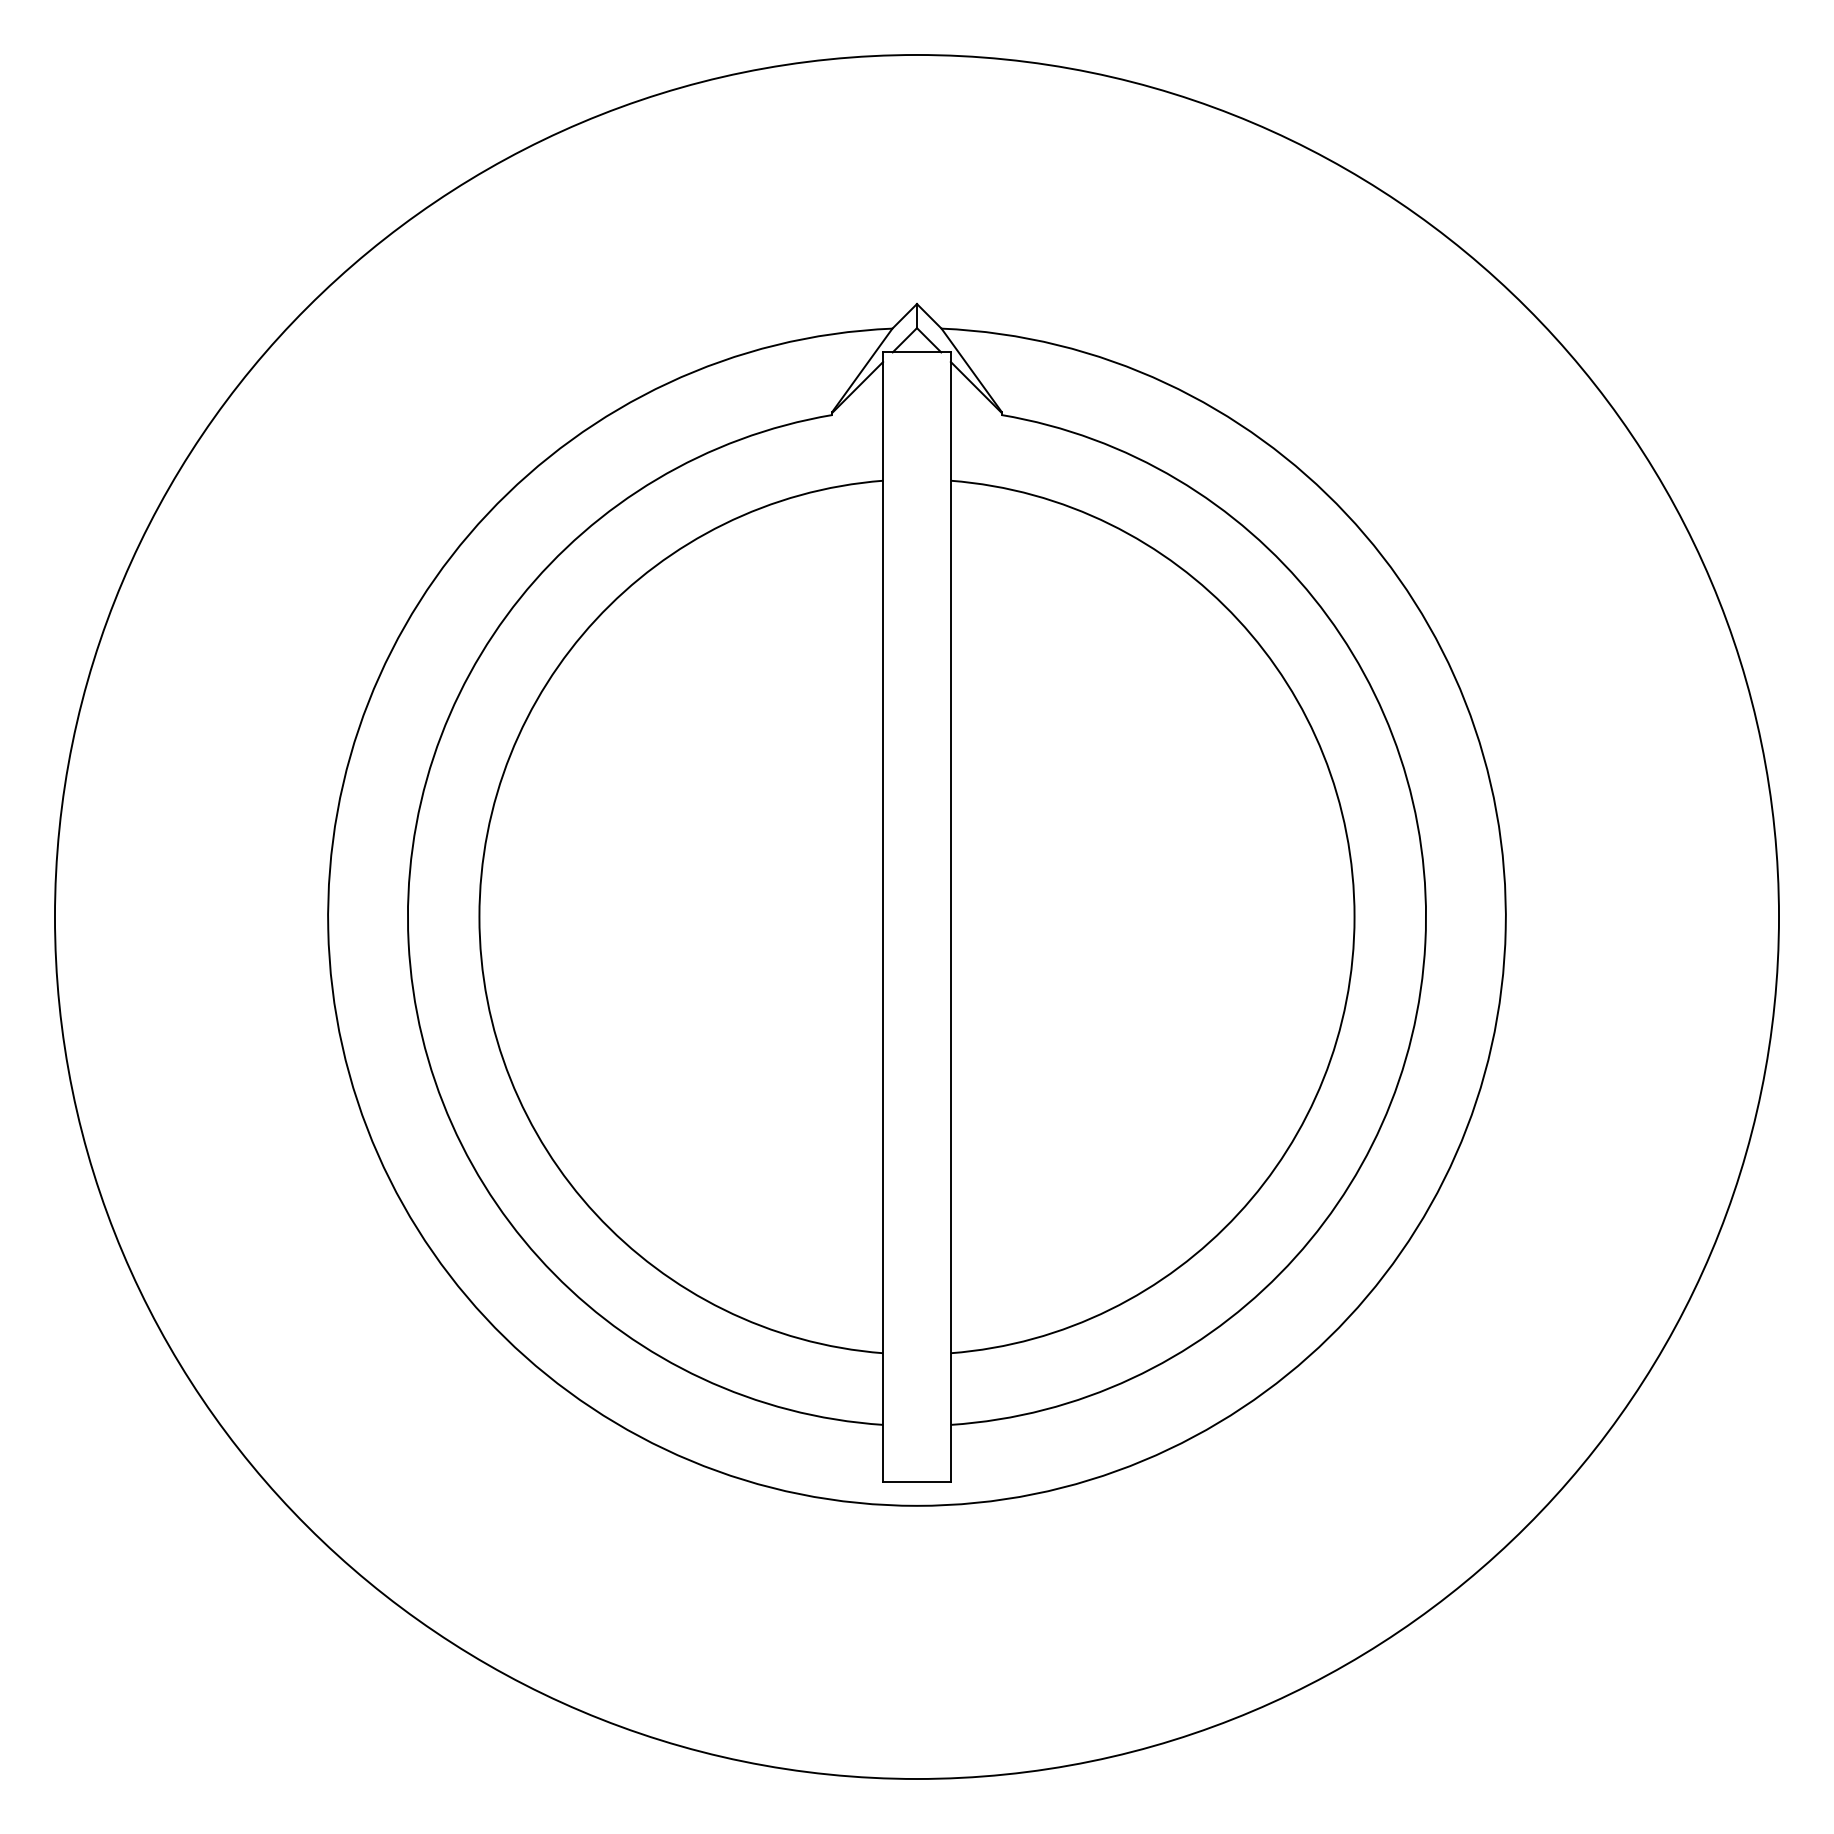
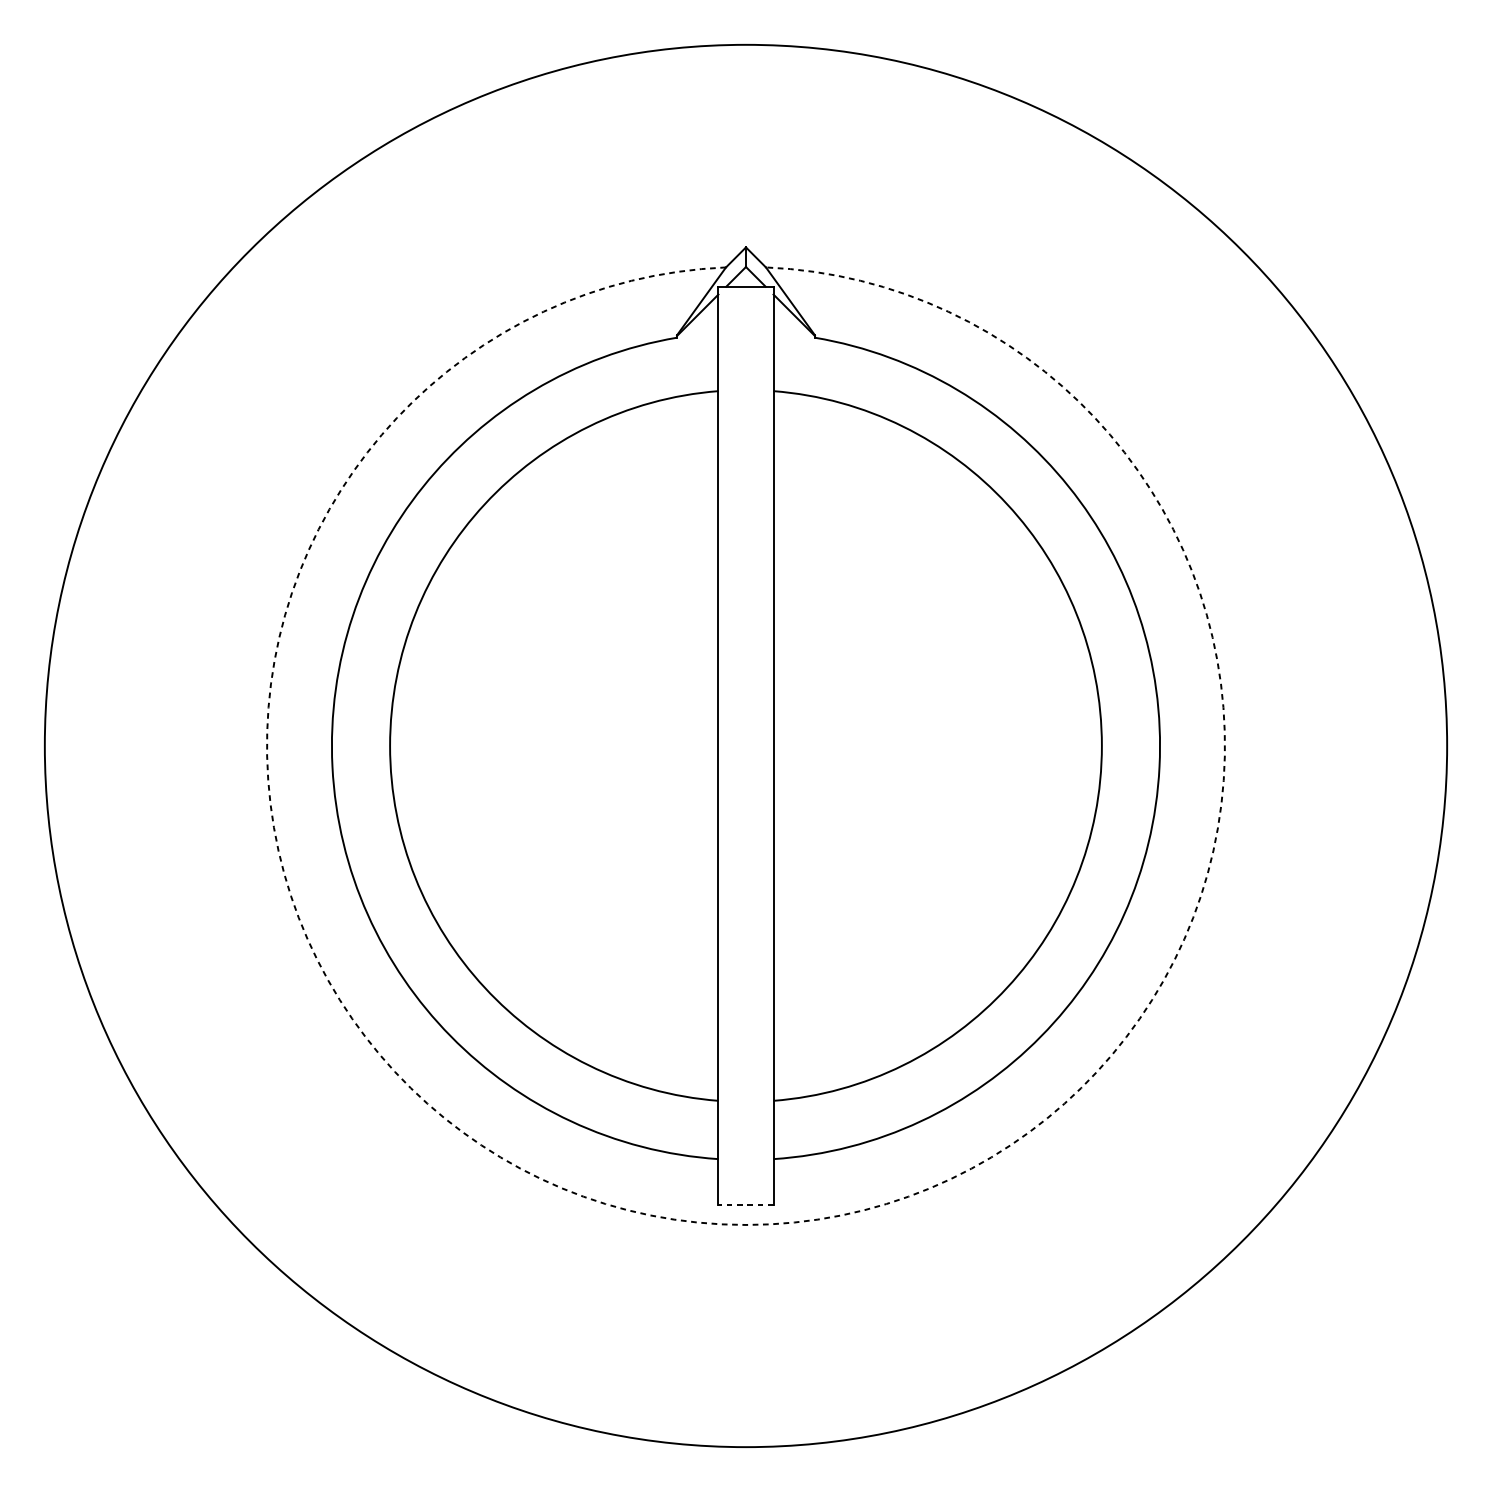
line: (917, 1481) -> (746, 1205), solid -> dashed
arc: (916, 1505) -> (745, 1224), solid -> dashed

